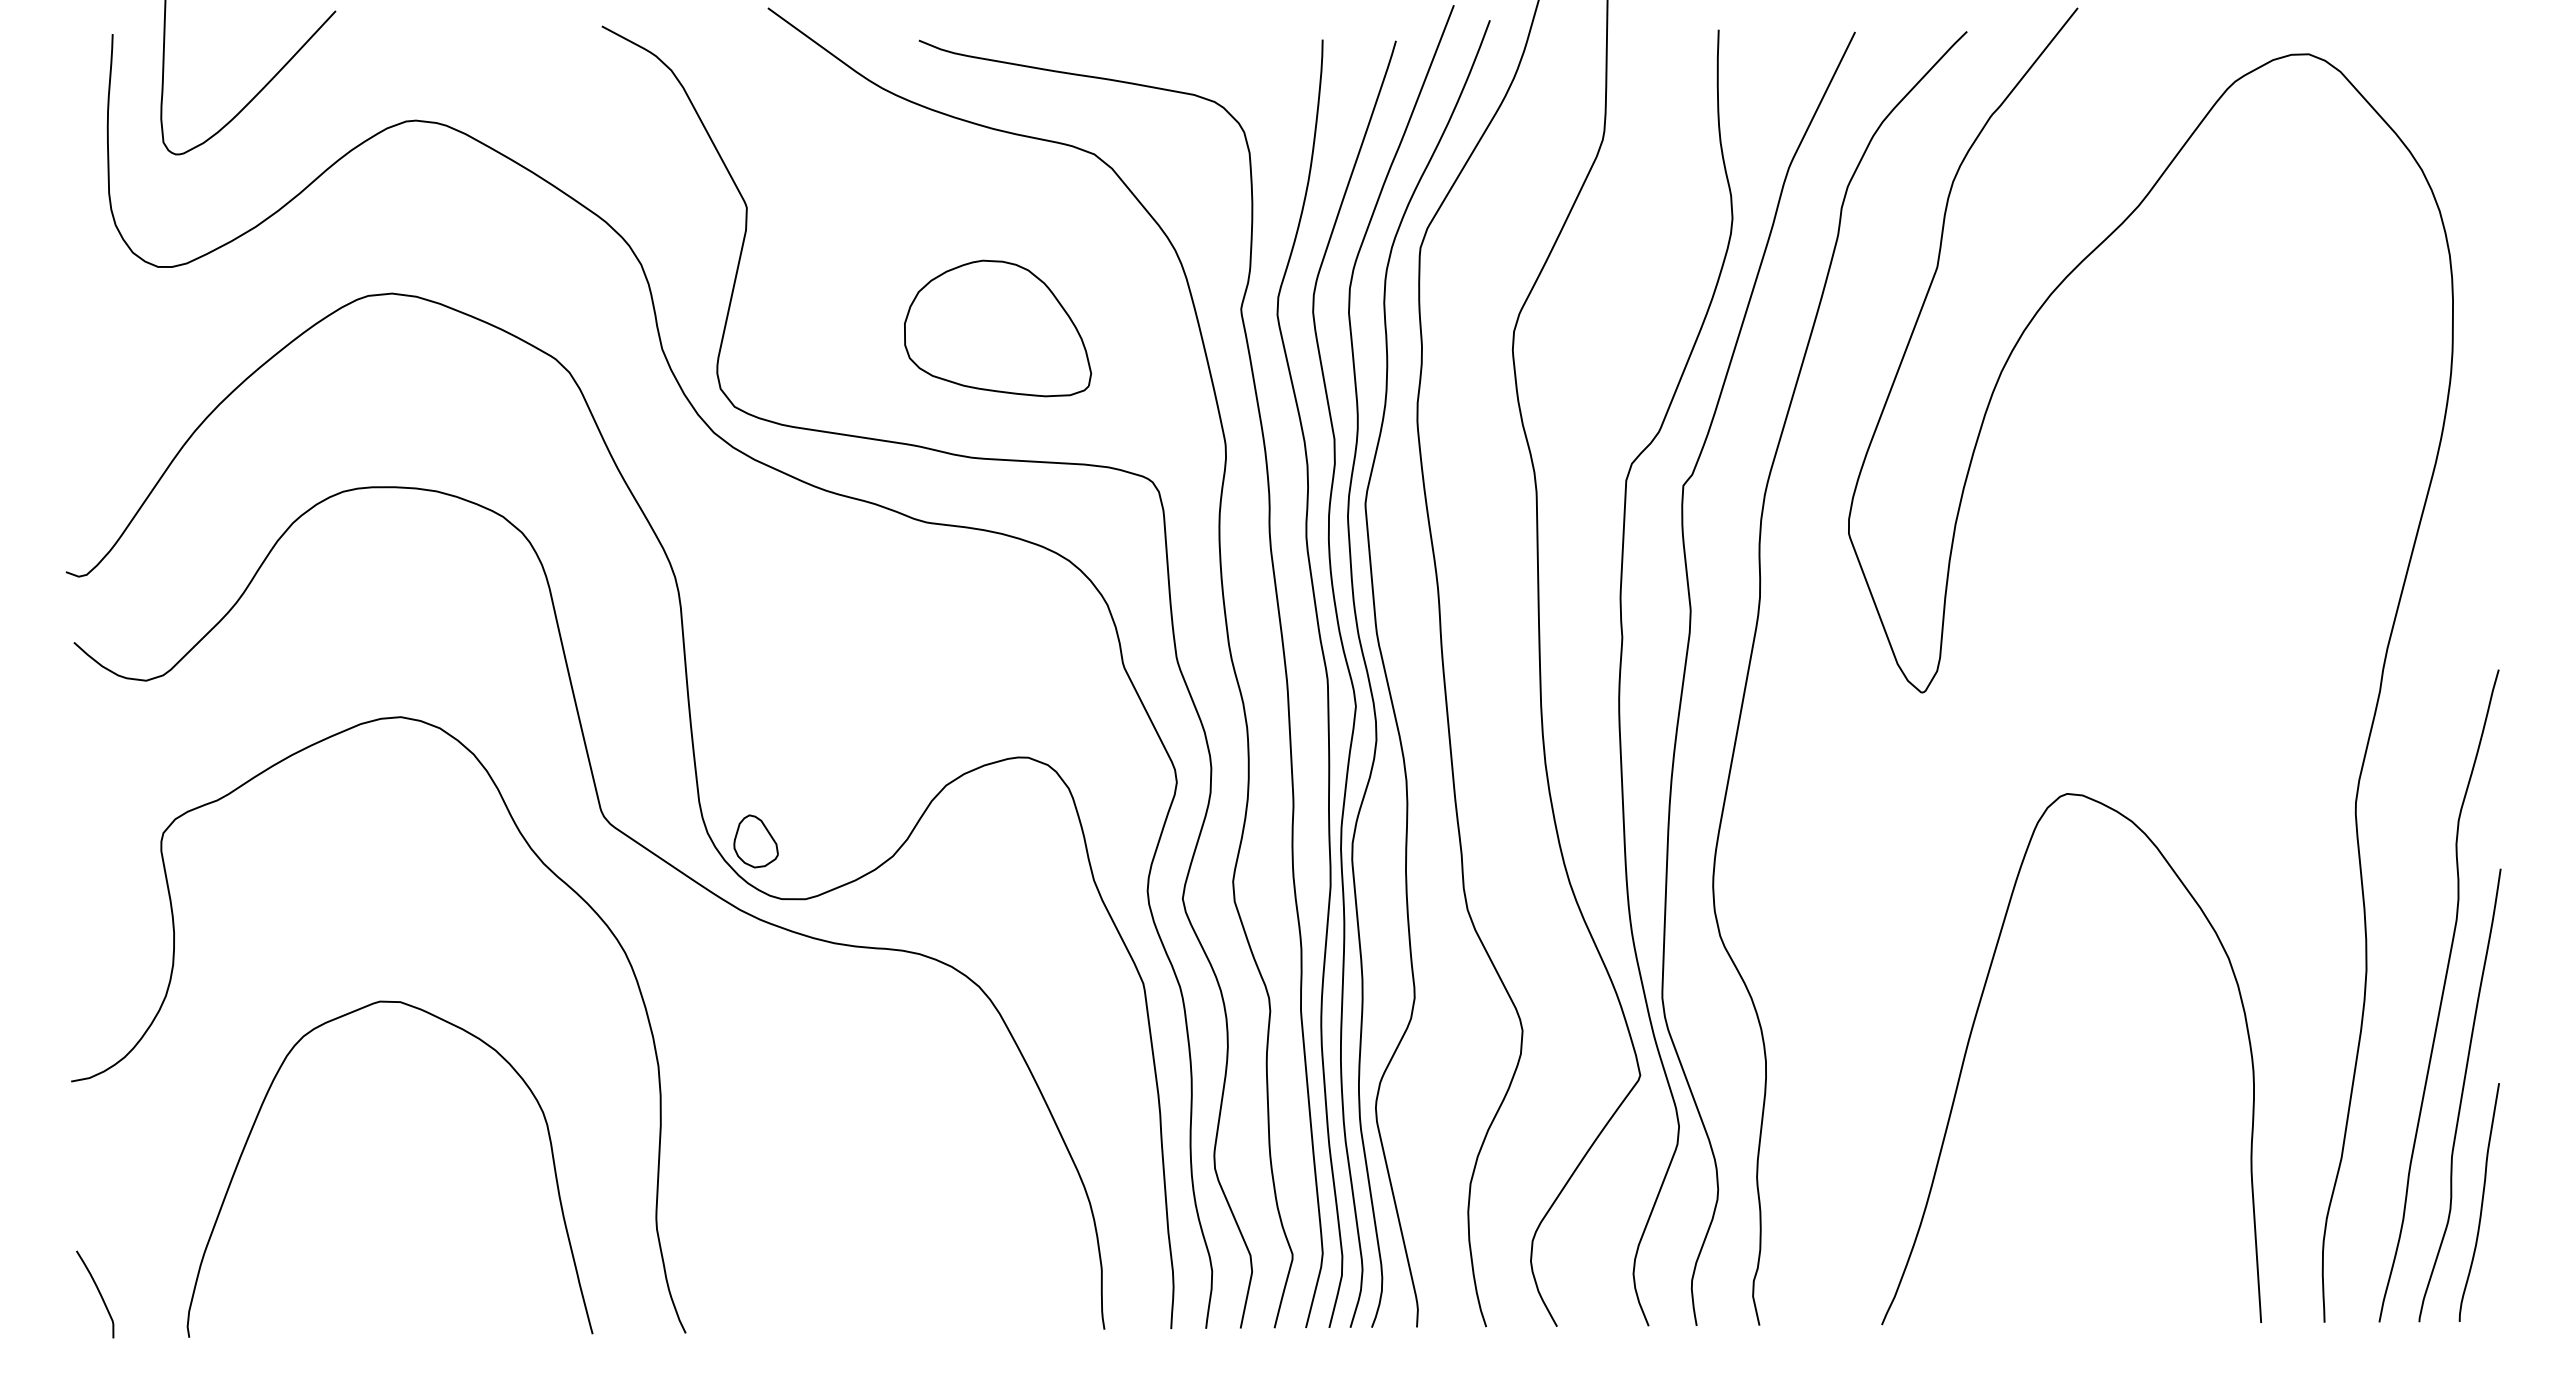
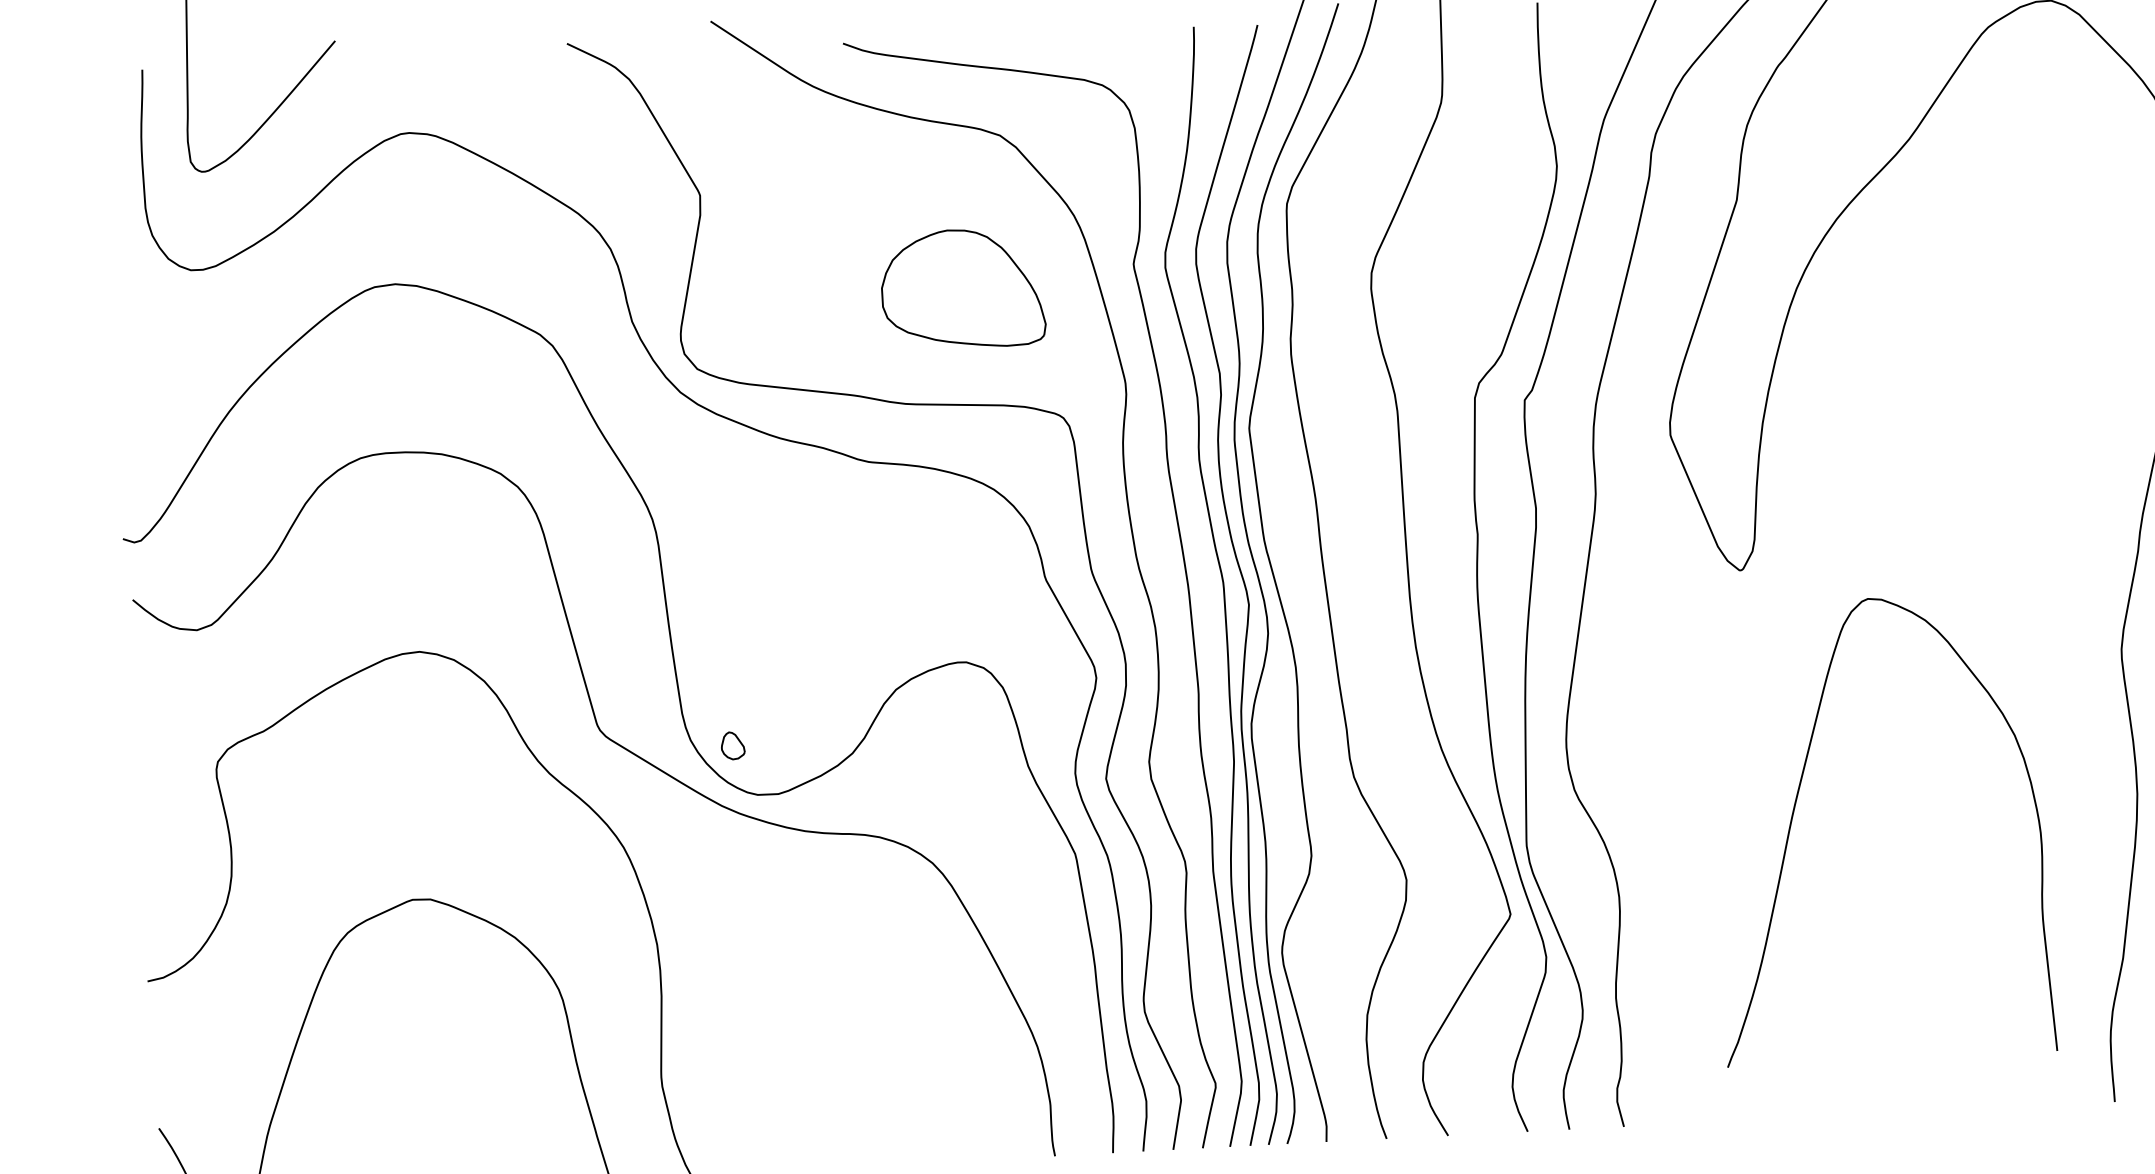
part: (998, 328) -> (963, 288), moved
part: (755, 841) -> (732, 745), size x0.6
curve: (1973, 1028) -> (1795, 806), moved

